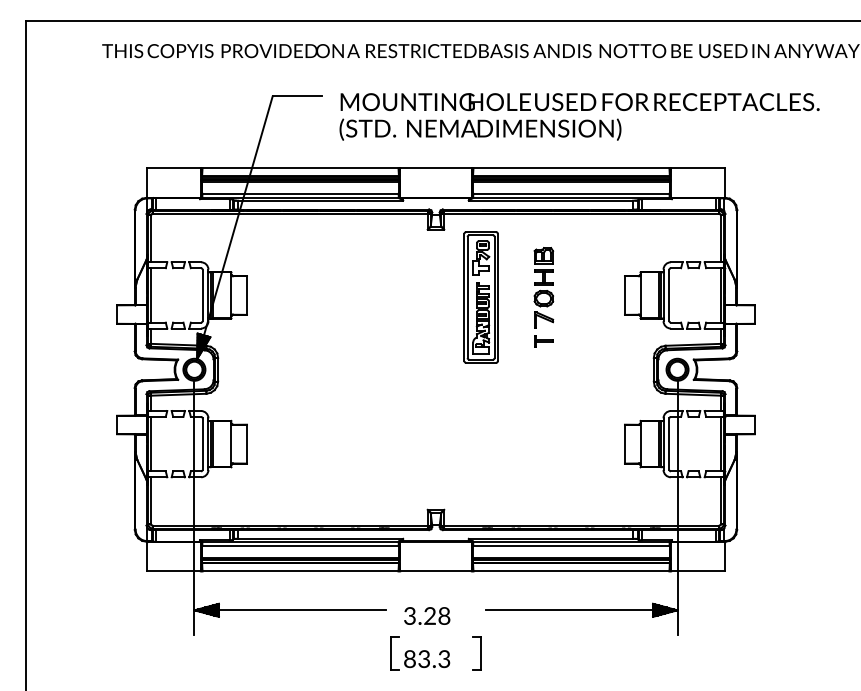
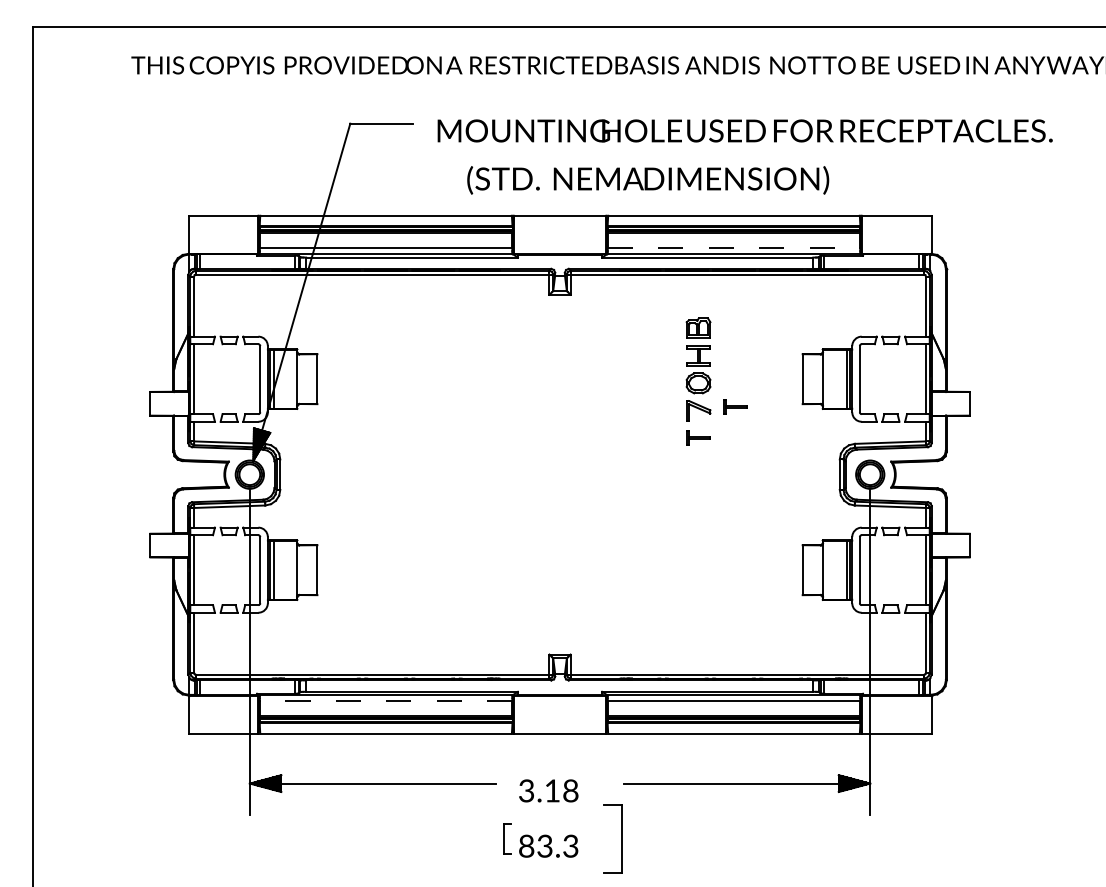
text: (480, 129) -> (648, 180), moved
line: (571, 193) -> (734, 248), solid -> dashed
part: (480, 297) -> (617, 381), removed
part: (572, 316) -> (735, 406), added
line: (300, 546) -> (385, 701), solid -> dashed
text: (429, 615) -> (551, 790), 3.28 -> 3.18
part: (395, 653) -> (507, 838), size x0.7
part: (476, 653) -> (612, 838), size x1.6

